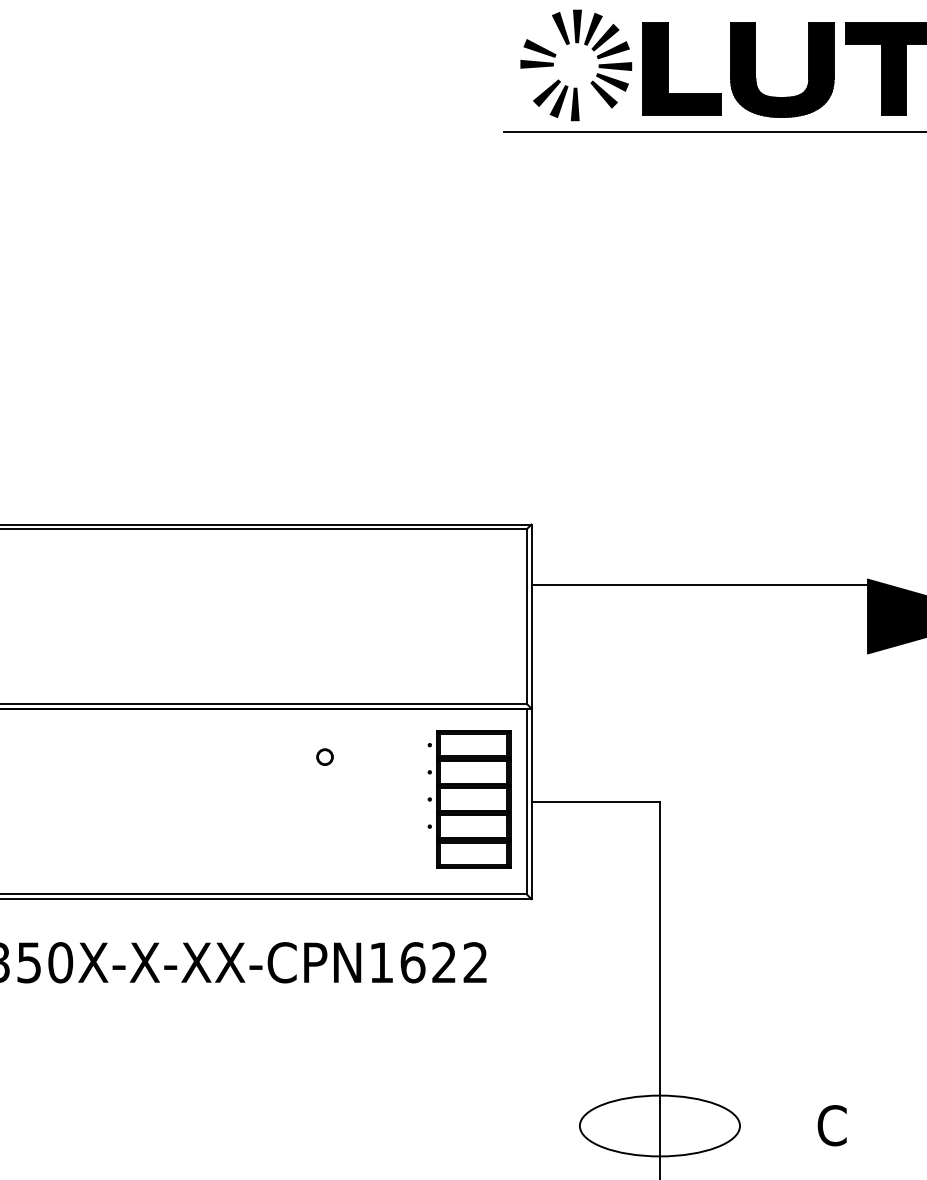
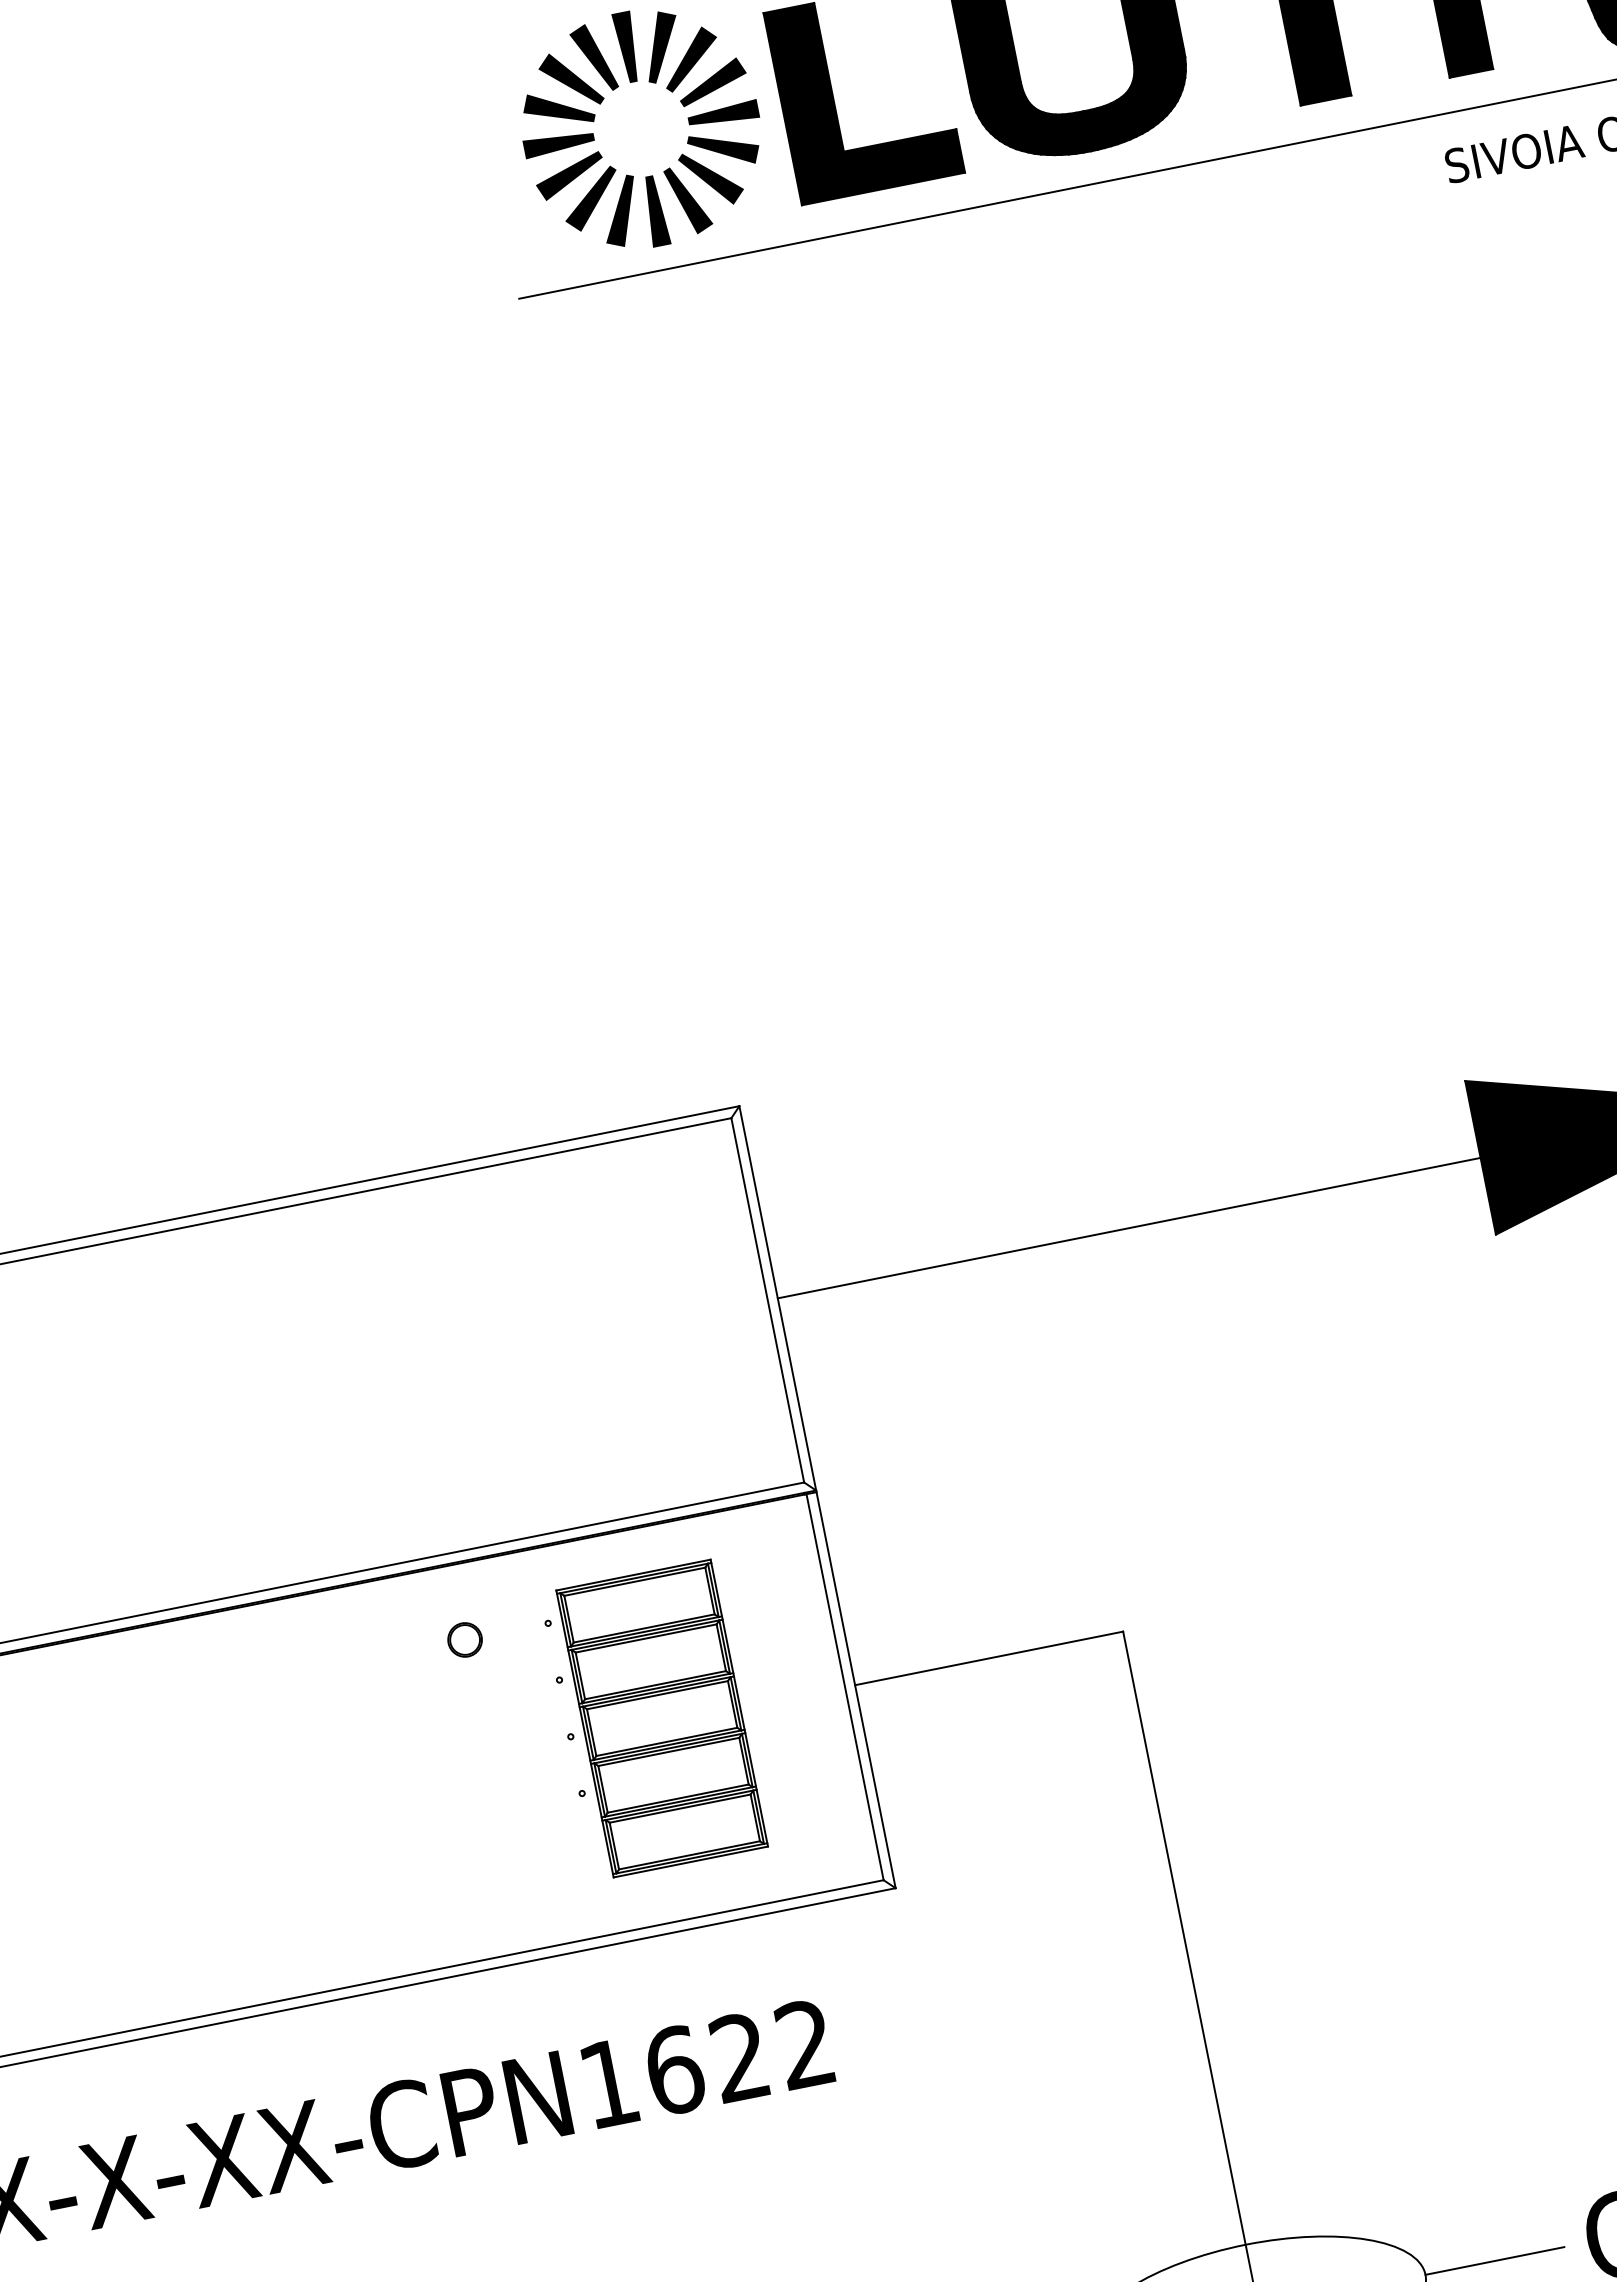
fill: (548, 36) -> (571, 80), added
fill: (538, 80) -> (568, 176), added
fill: (591, 102) -> (688, 200), added
line: (699, 584) -> (1128, 1228), moved
circle: (324, 756) -> (463, 1638), moved
part: (469, 799) -> (653, 1720), moved
line: (773, 1126) -> (1495, 2261), added

